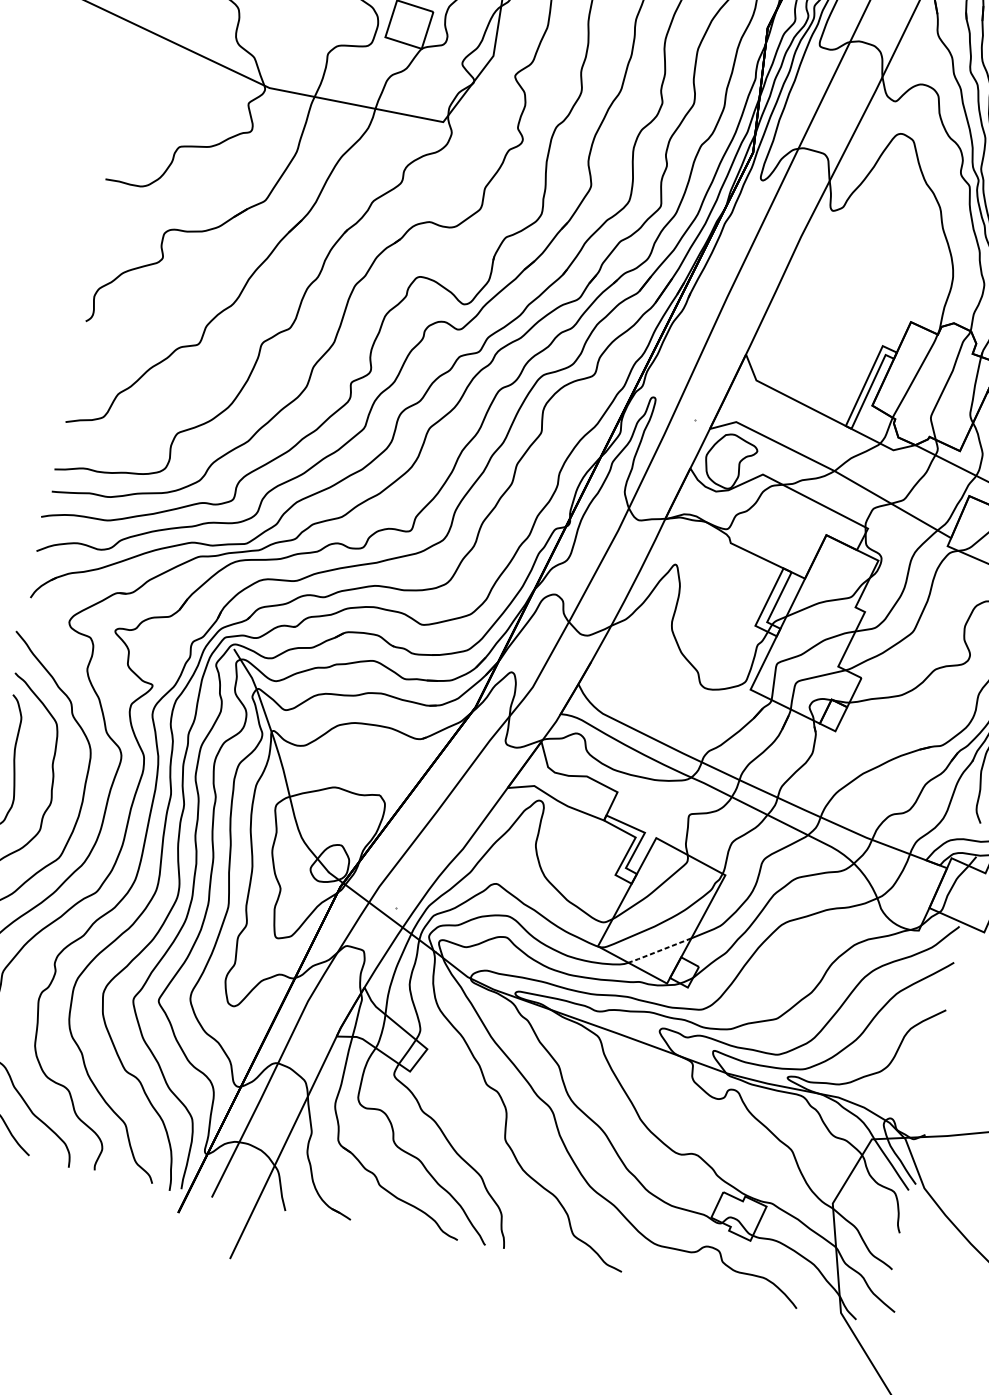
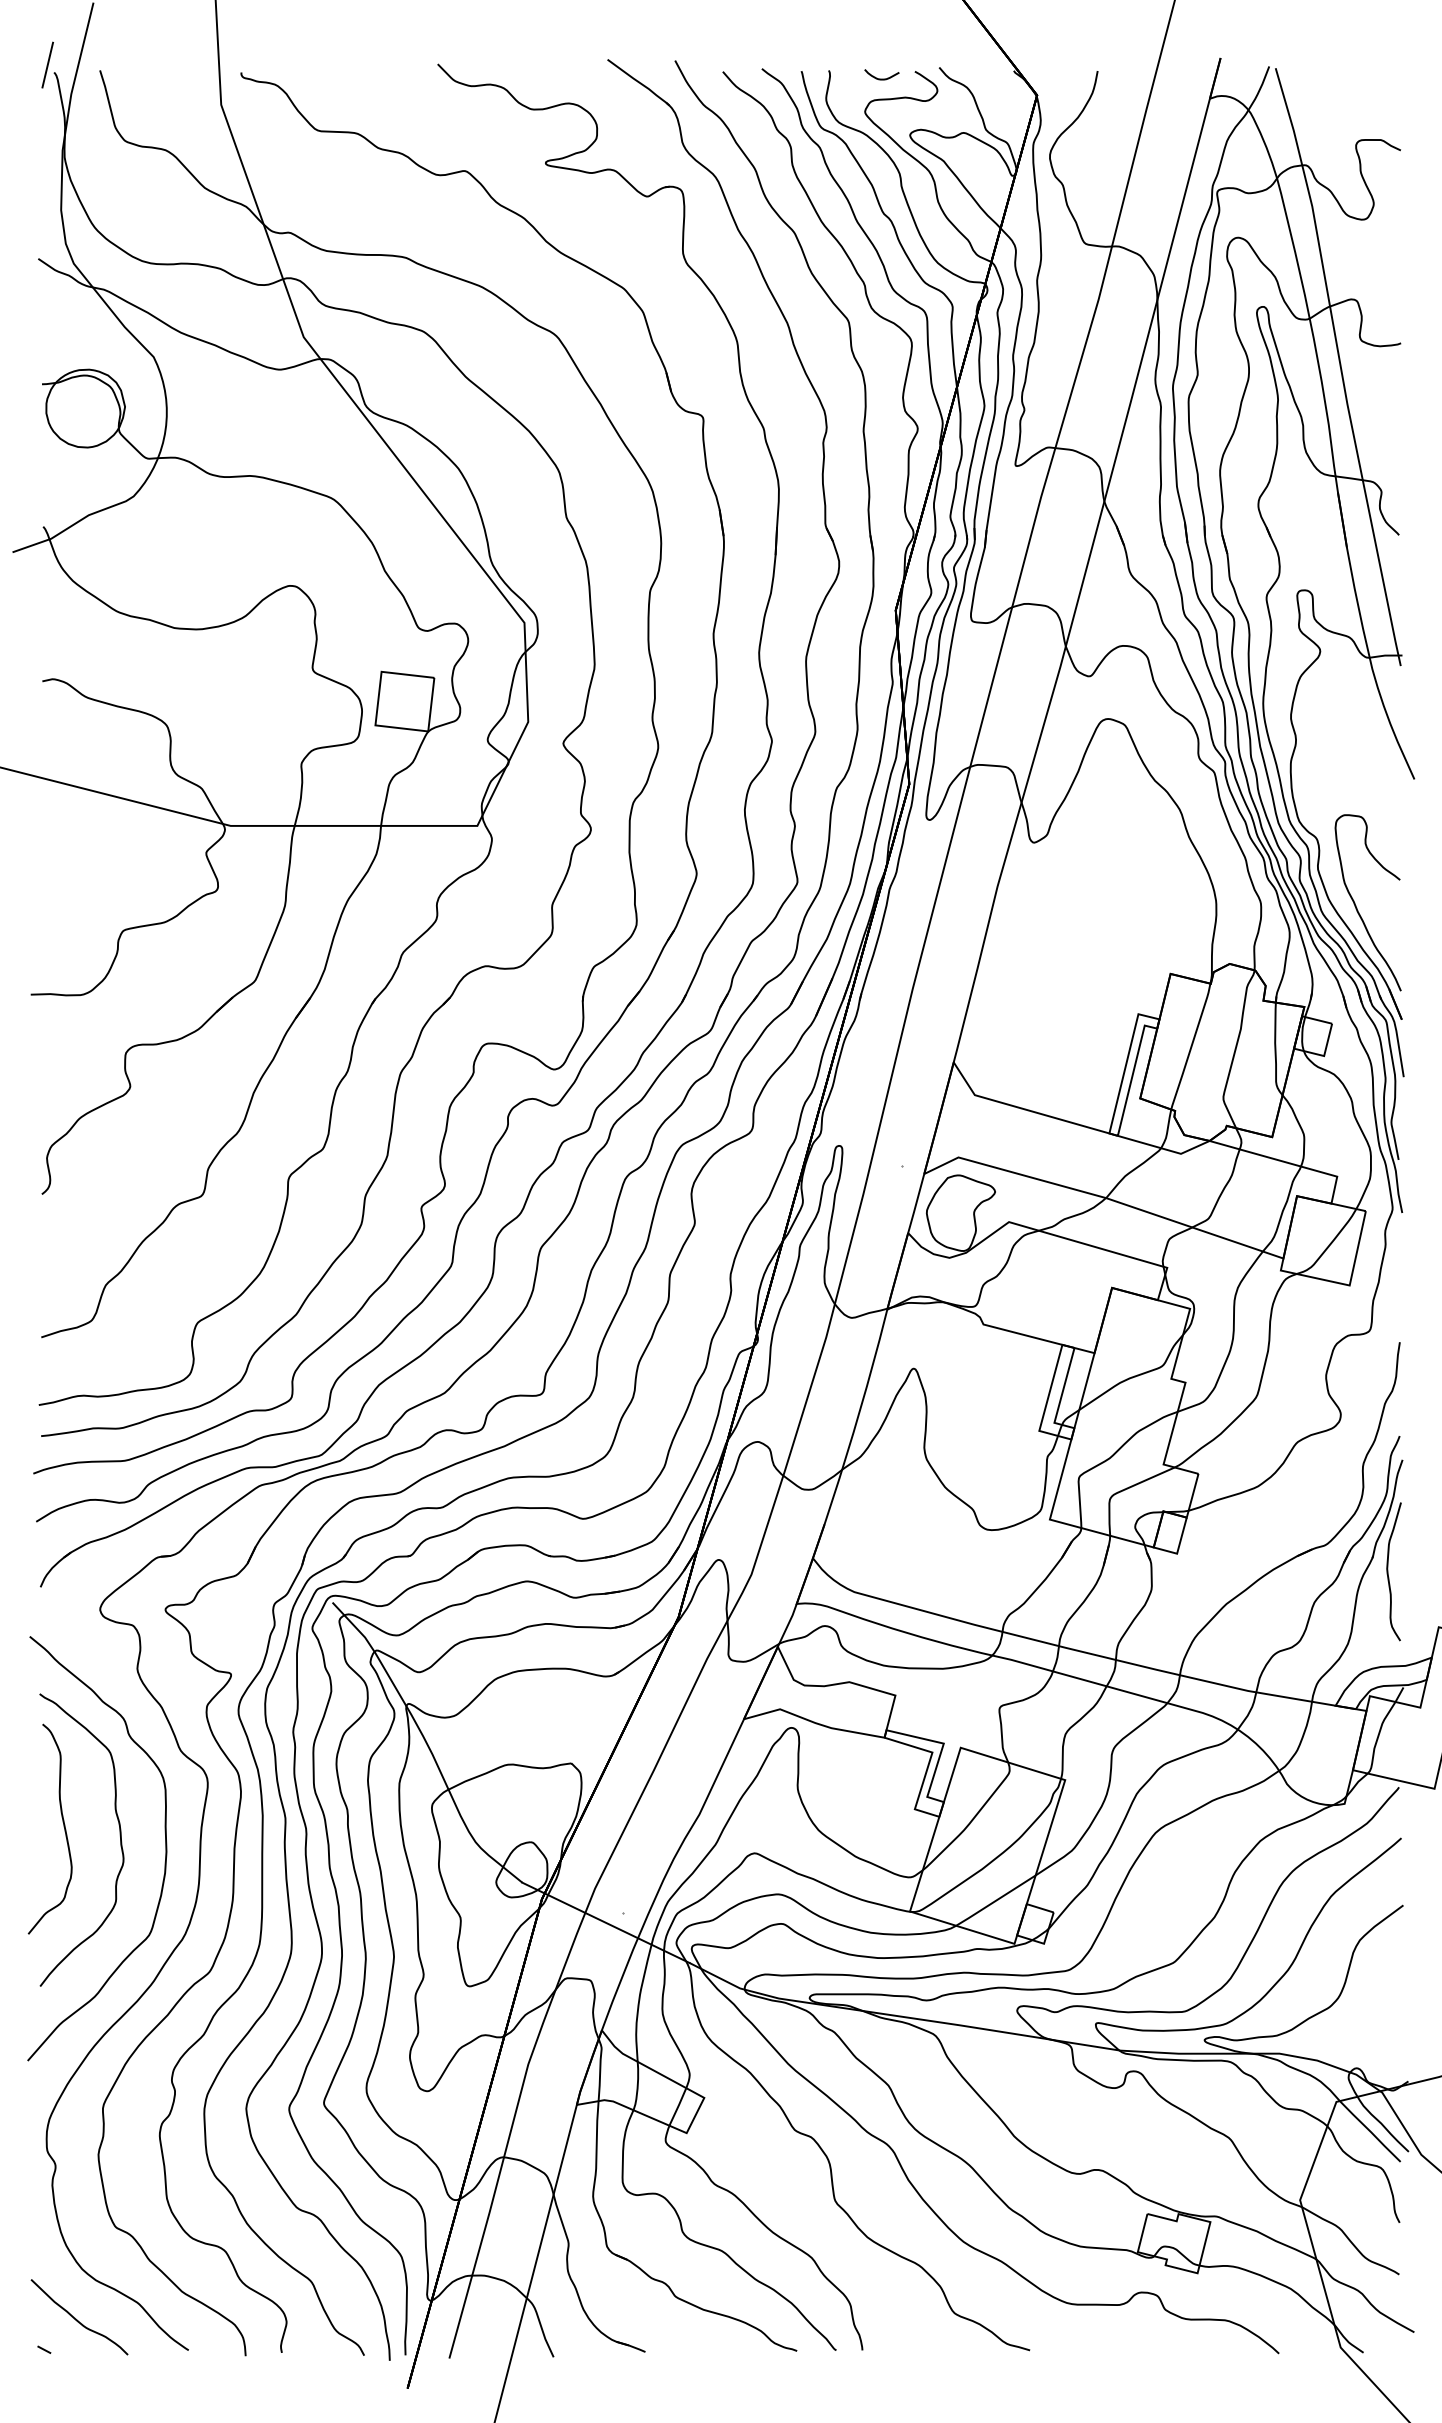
line: (659, 951) -> (995, 1901), dashed -> solid

